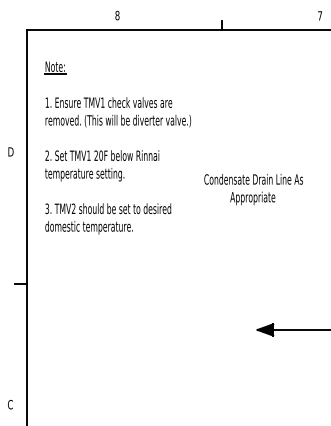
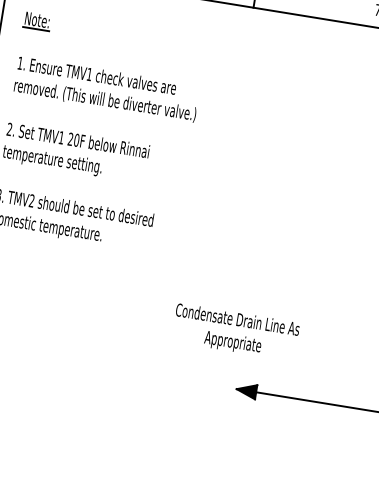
text: (253, 189) -> (235, 332), moved

